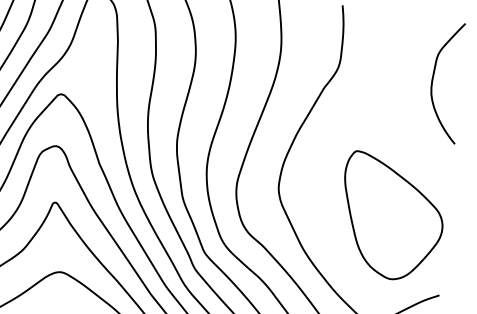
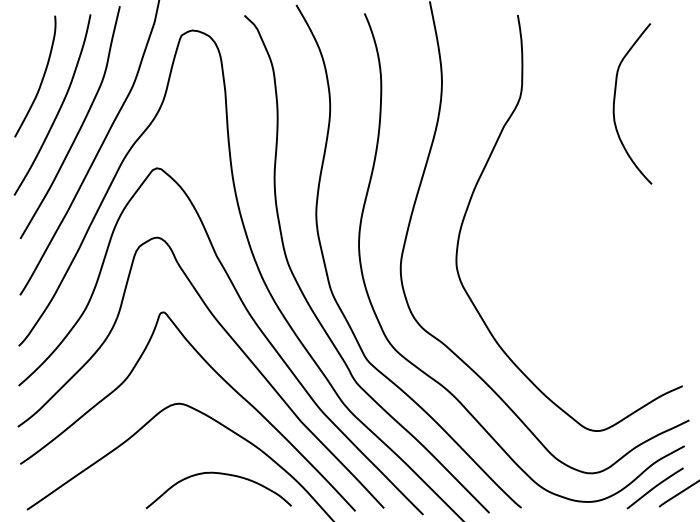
curve: (433, 78) -> (615, 100), moved
part: (391, 216) -> (609, 288), removed

